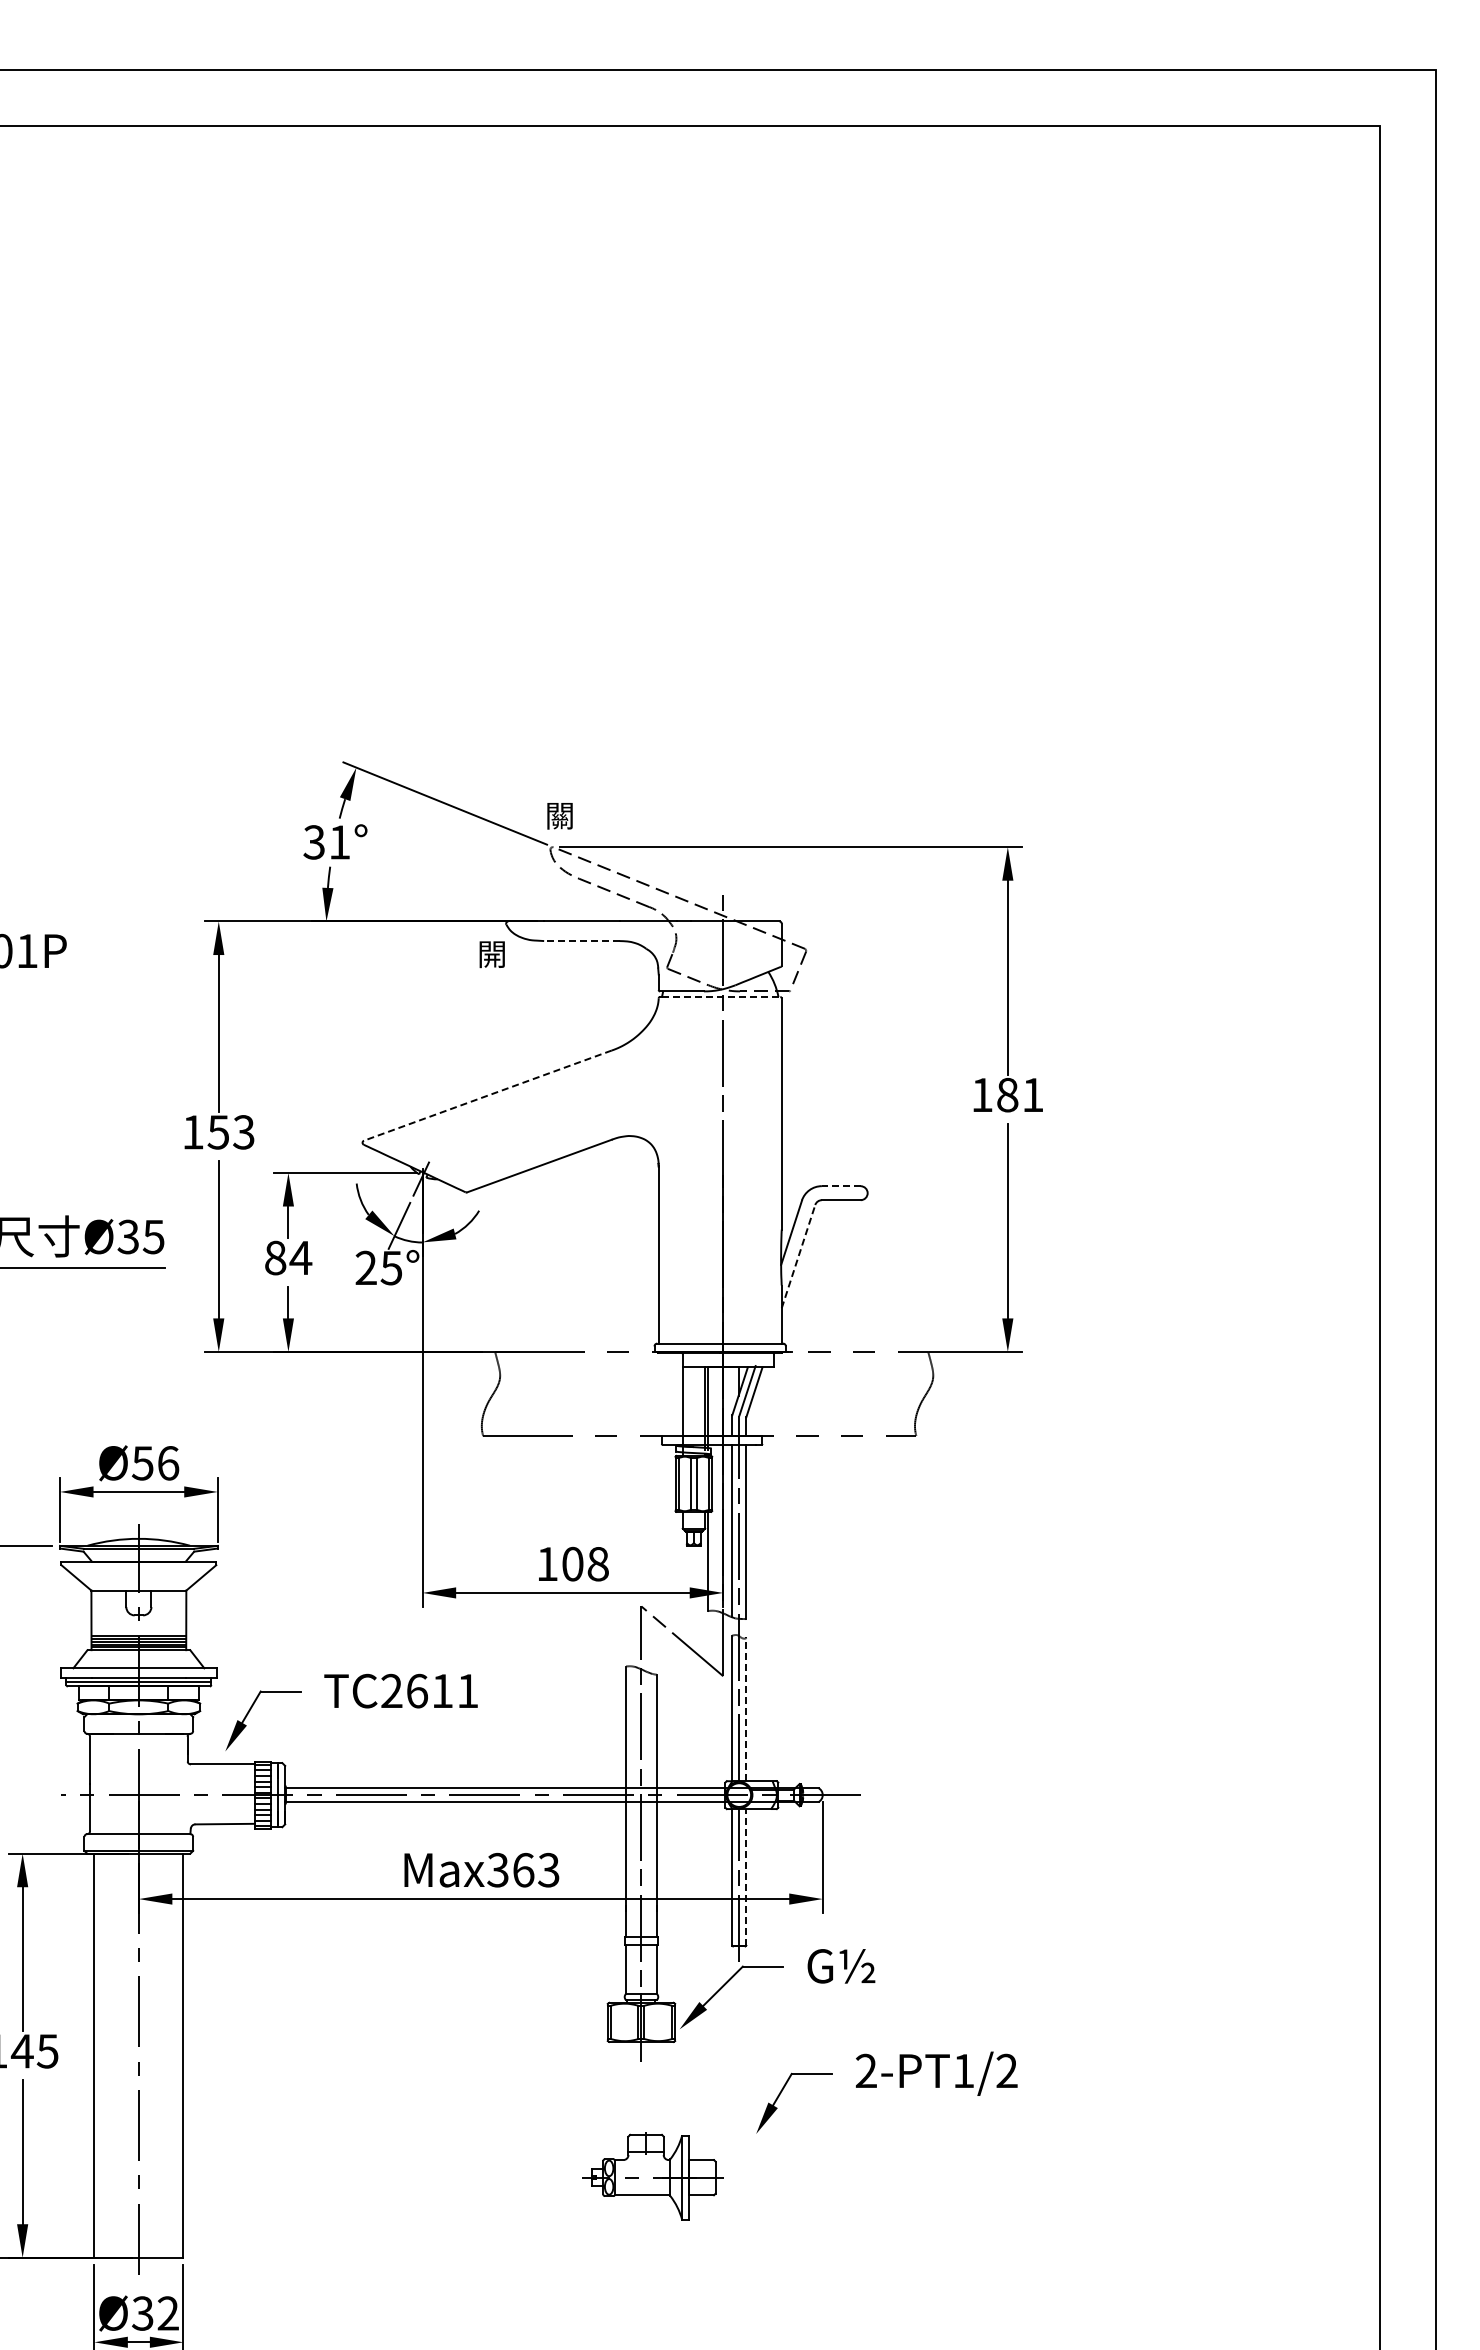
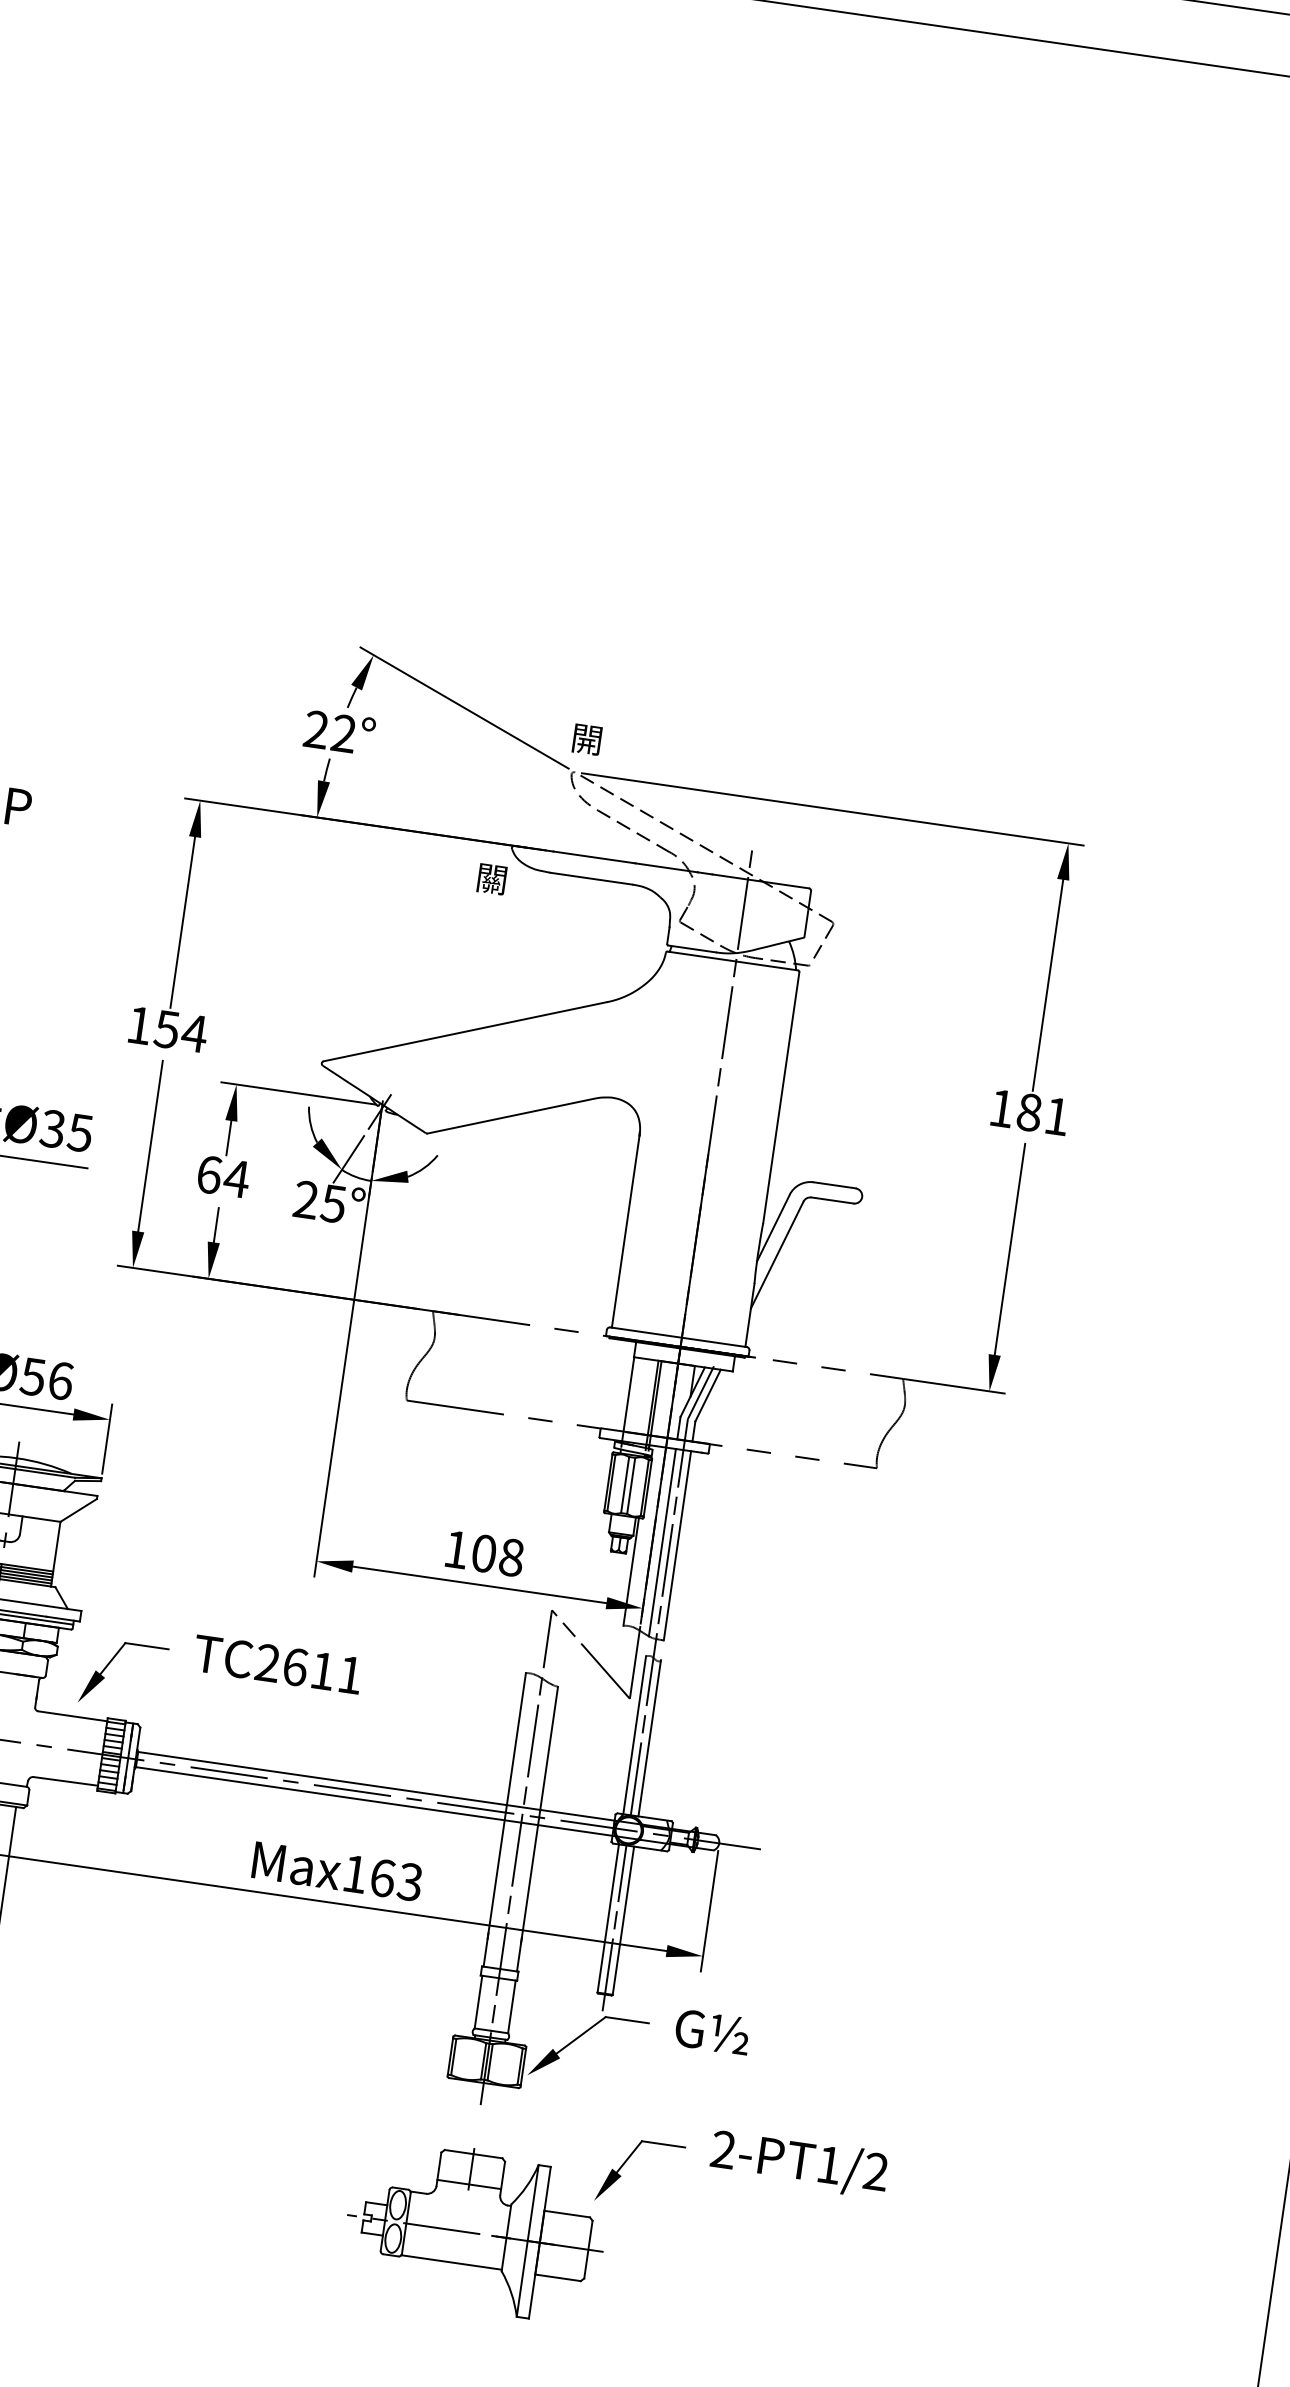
text: (560, 817) -> (587, 741), 關 -> 開
text: (326, 842) -> (329, 731), 31° -> 22°
line: (581, 941) -> (590, 879), dashed -> solid
text: (492, 955) -> (492, 880), 開 -> 關
line: (721, 996) -> (734, 960), dashed -> solid
line: (487, 1095) -> (464, 1031), dashed -> solid
text: (243, 1132) -> (194, 1033), 153 -> 154
line: (840, 1186) -> (833, 1185), dashed -> solid
line: (798, 1256) -> (777, 1254), dashed -> solid
text: (275, 1257) -> (209, 1174), 84 -> 64
line: (746, 1709) -> (649, 1738), dashed -> solid
text: (497, 1869) -> (354, 1873), Max363 -> Max163
line: (746, 1876) -> (623, 1919), dashed -> solid
part: (652, 2175) -> (474, 2229), size x1.67

